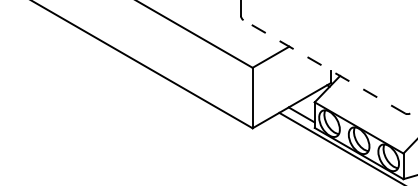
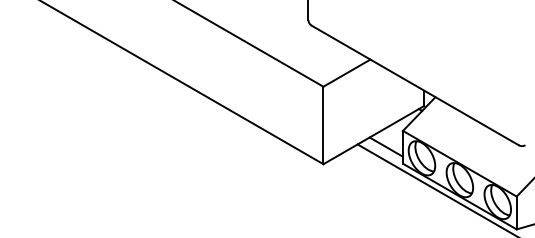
line: (323, 66) -> (414, 85), dashed -> solid

